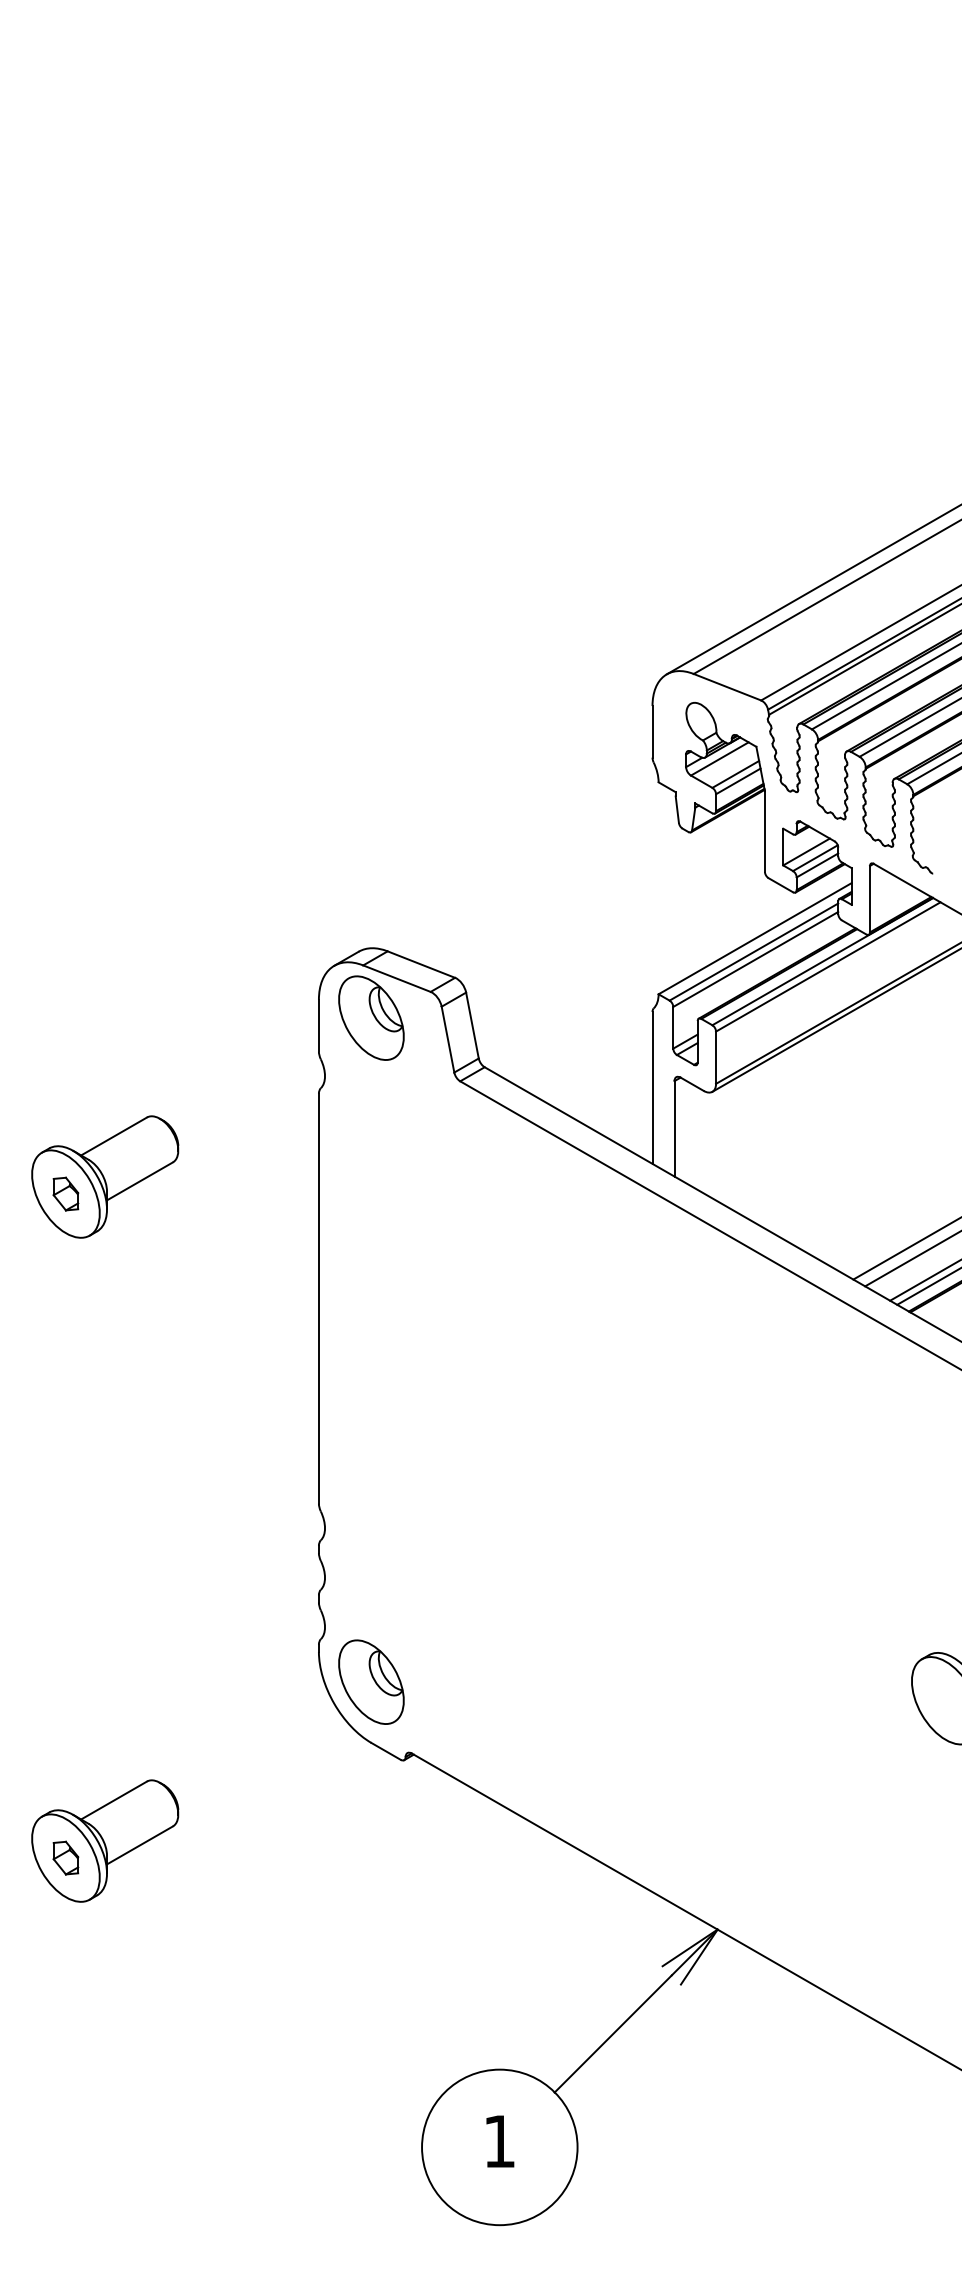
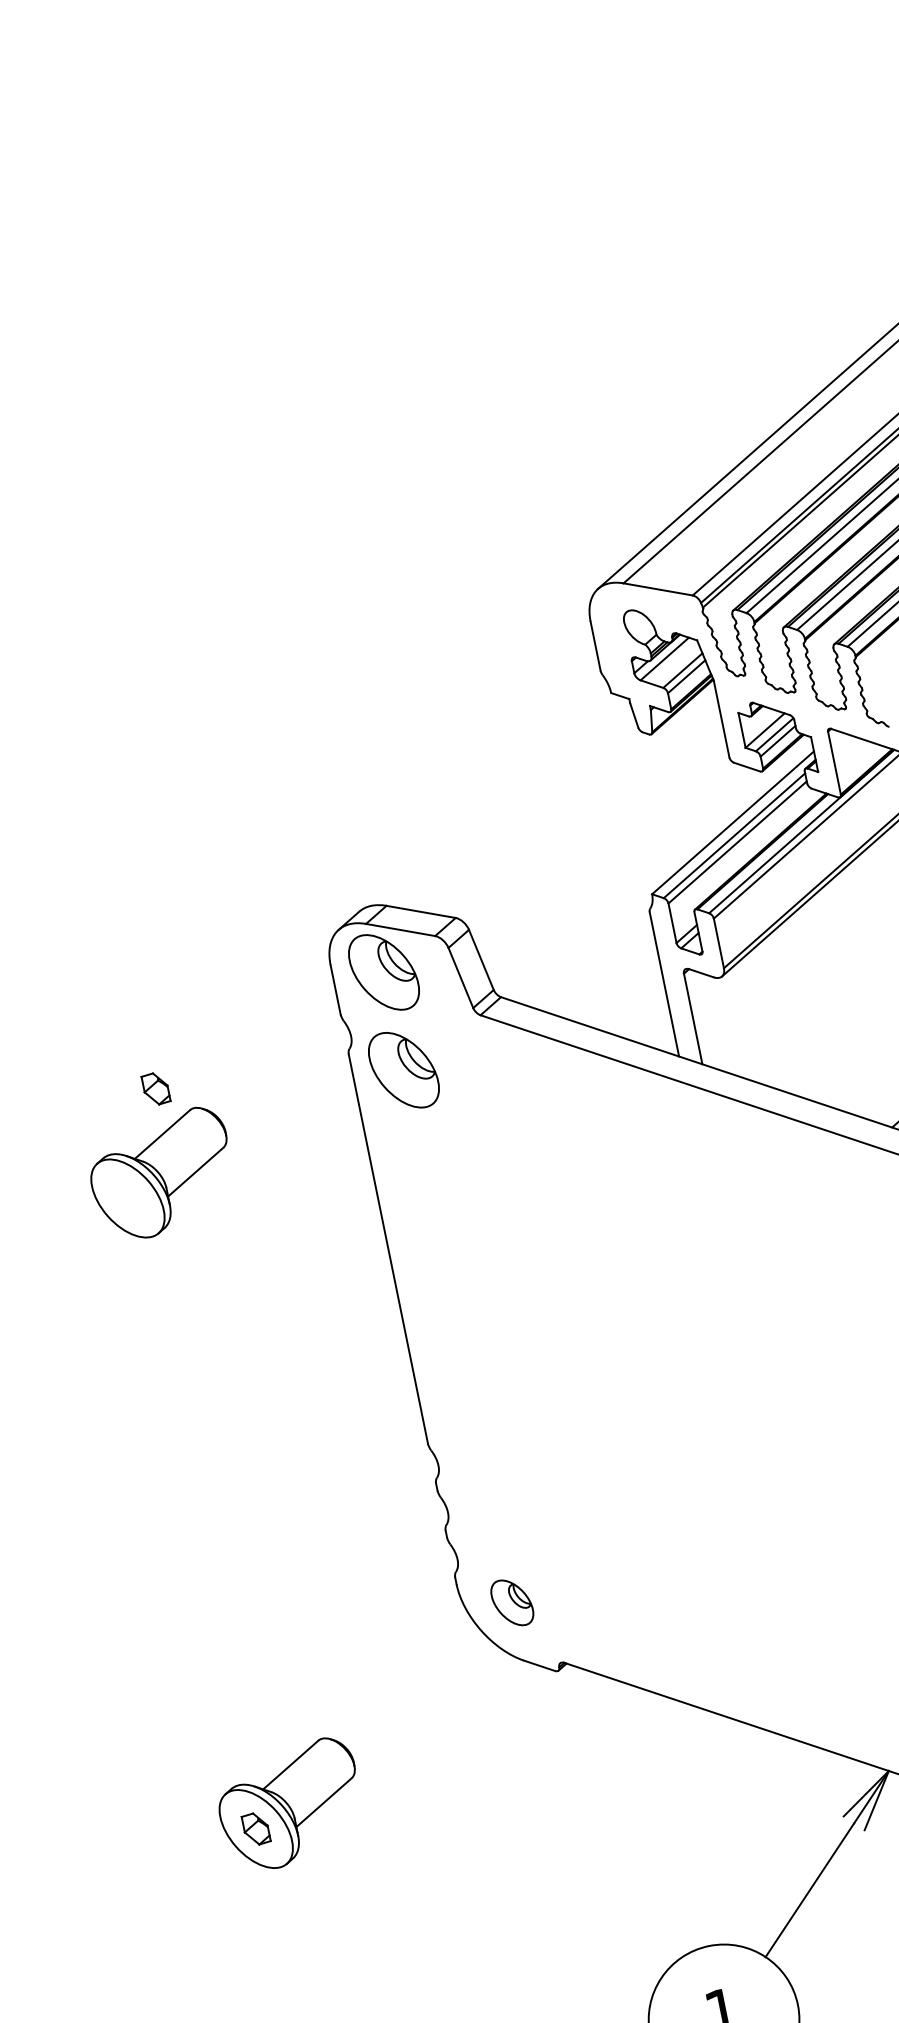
part: (371, 1120) -> (403, 1069), added
part: (65, 1193) -> (155, 1088), moved
part: (371, 1681) -> (512, 1602), size x0.6

